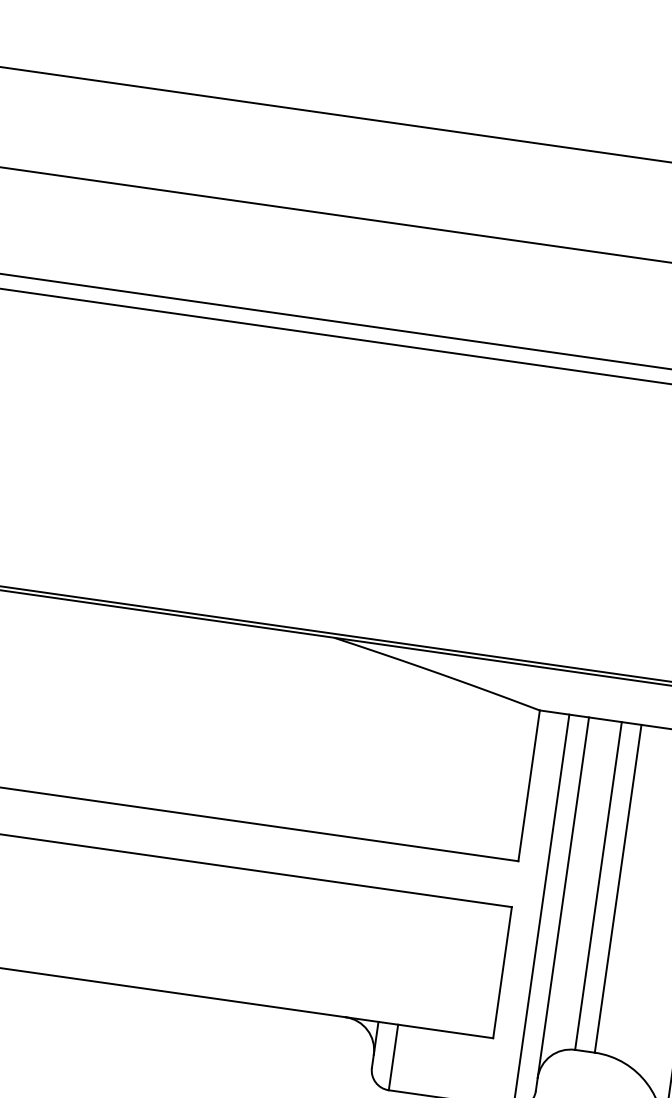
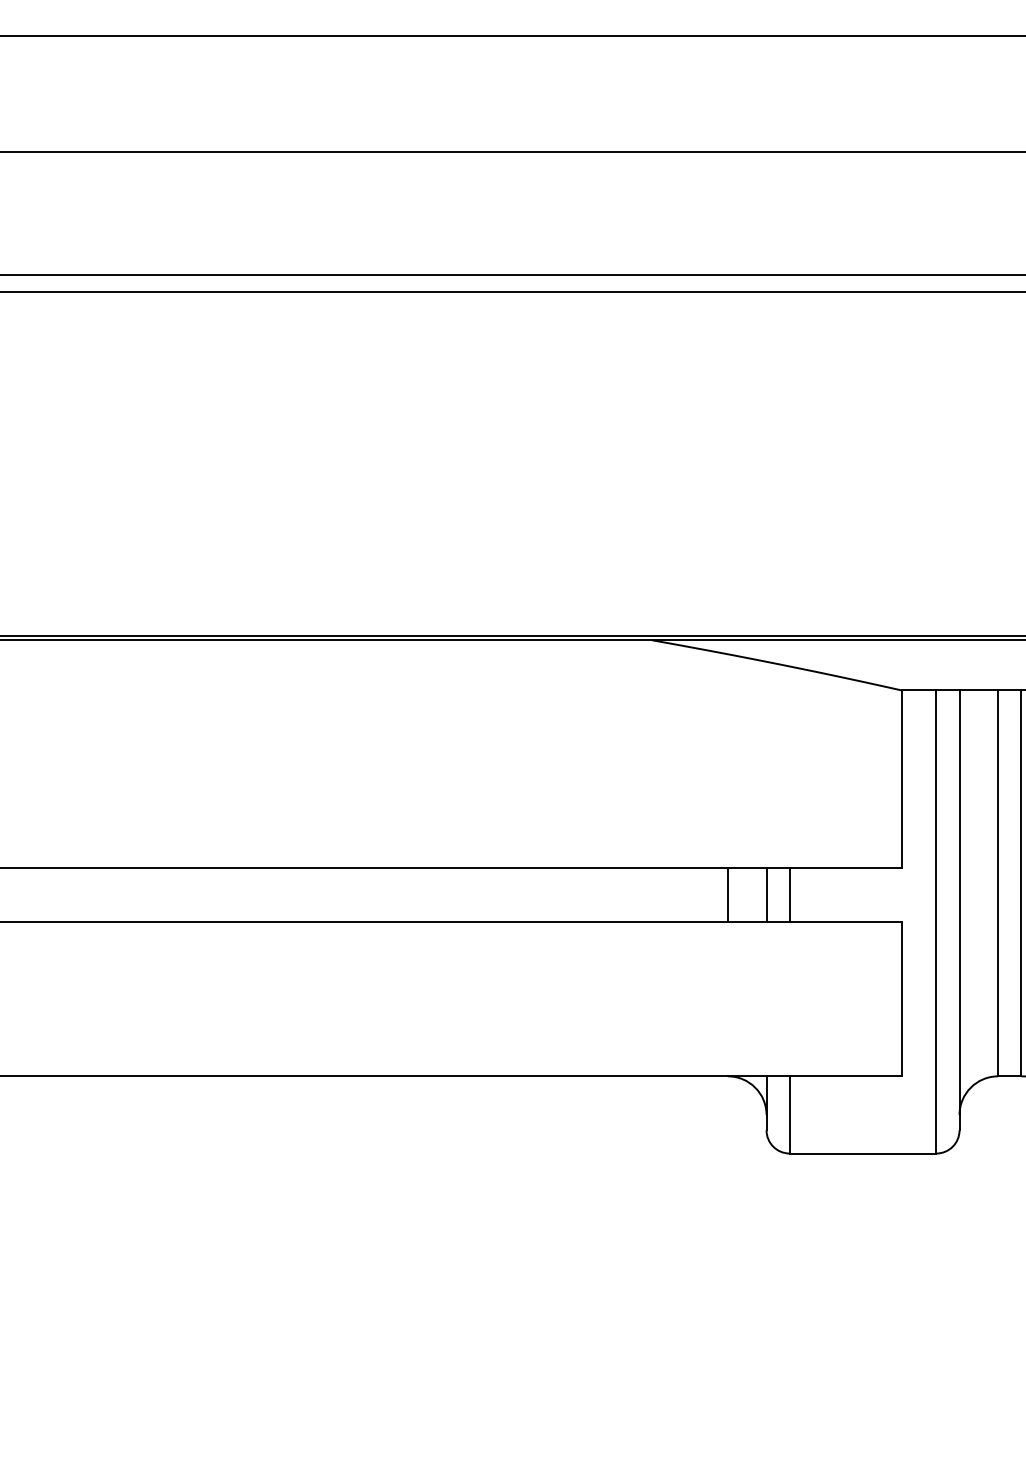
line: (367, 862) -> (727, 894), added
line: (400, 867) -> (766, 894), added
line: (419, 870) -> (789, 894), added

